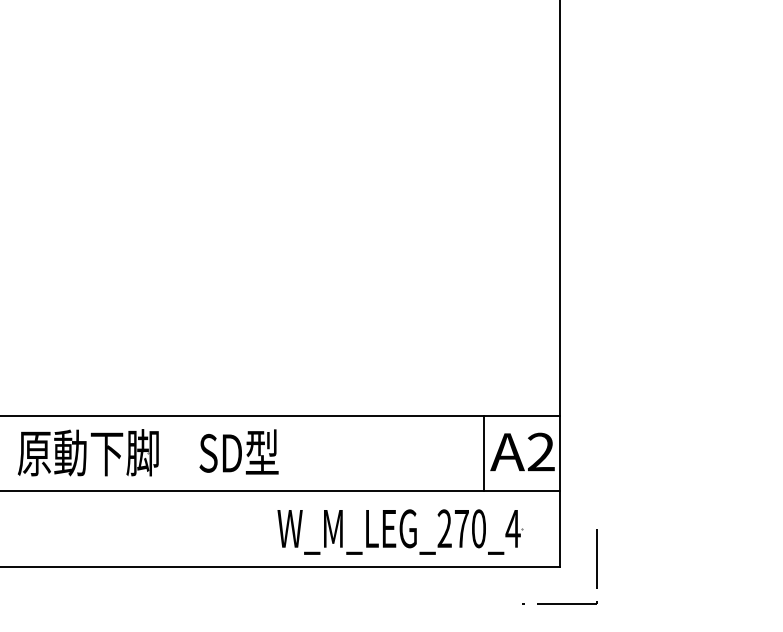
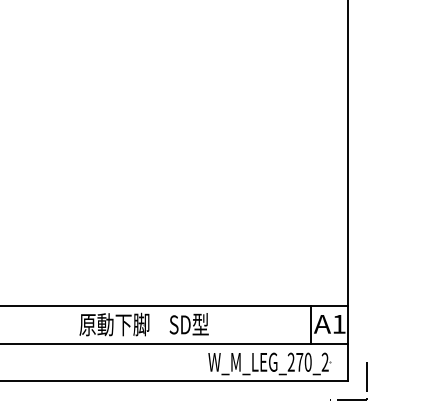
text: (539, 450) -> (338, 323), A2 -> A1
text: (511, 527) -> (324, 361), W_M_LEG_270_4 -> W_M_LEG_270_2

